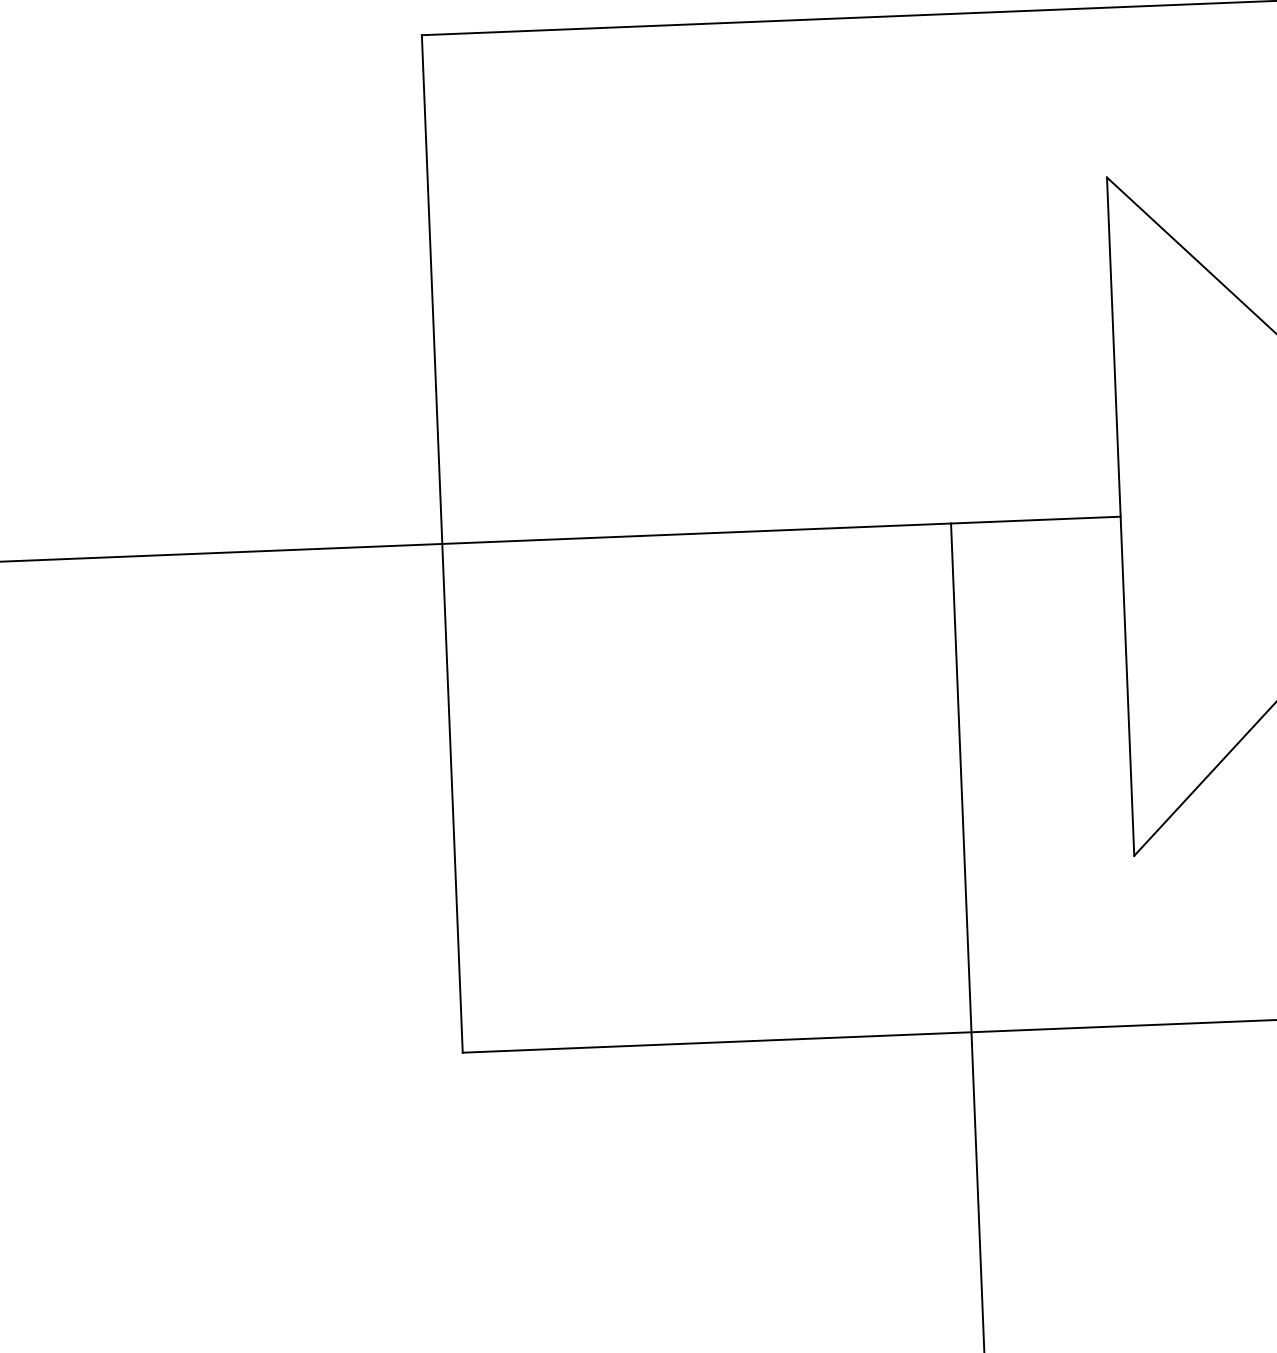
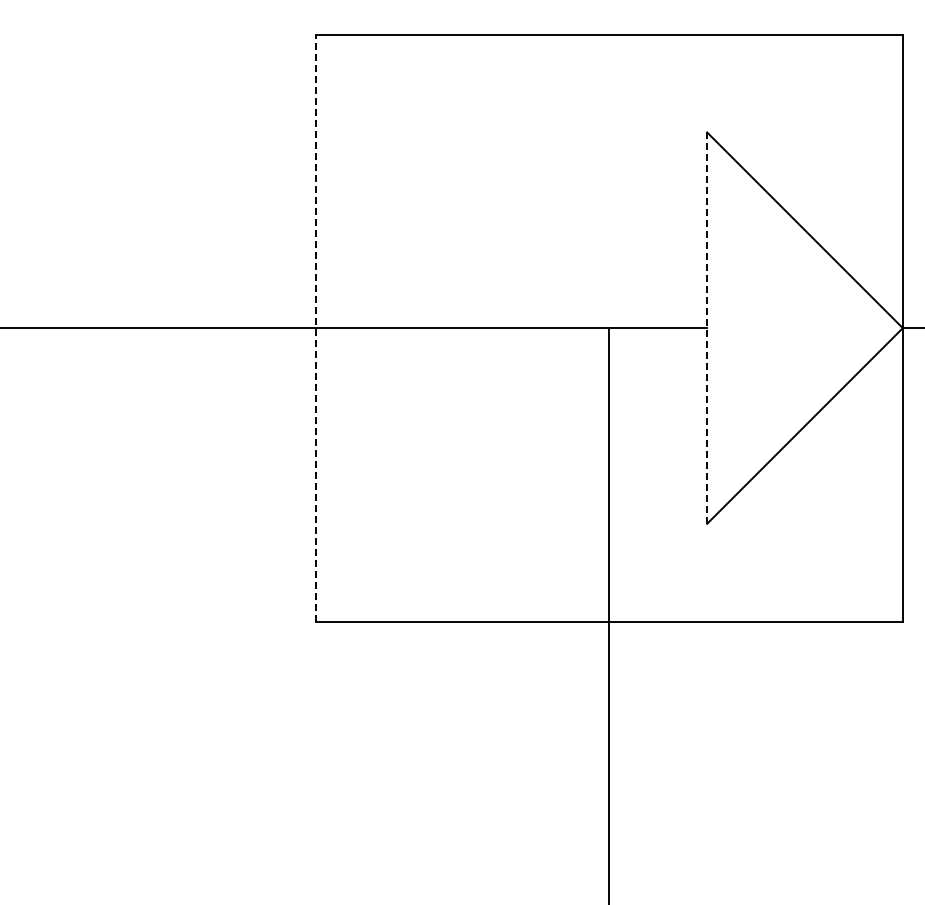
line: (1121, 517) -> (707, 328), solid -> dashed
line: (441, 542) -> (315, 327), solid -> dashed

